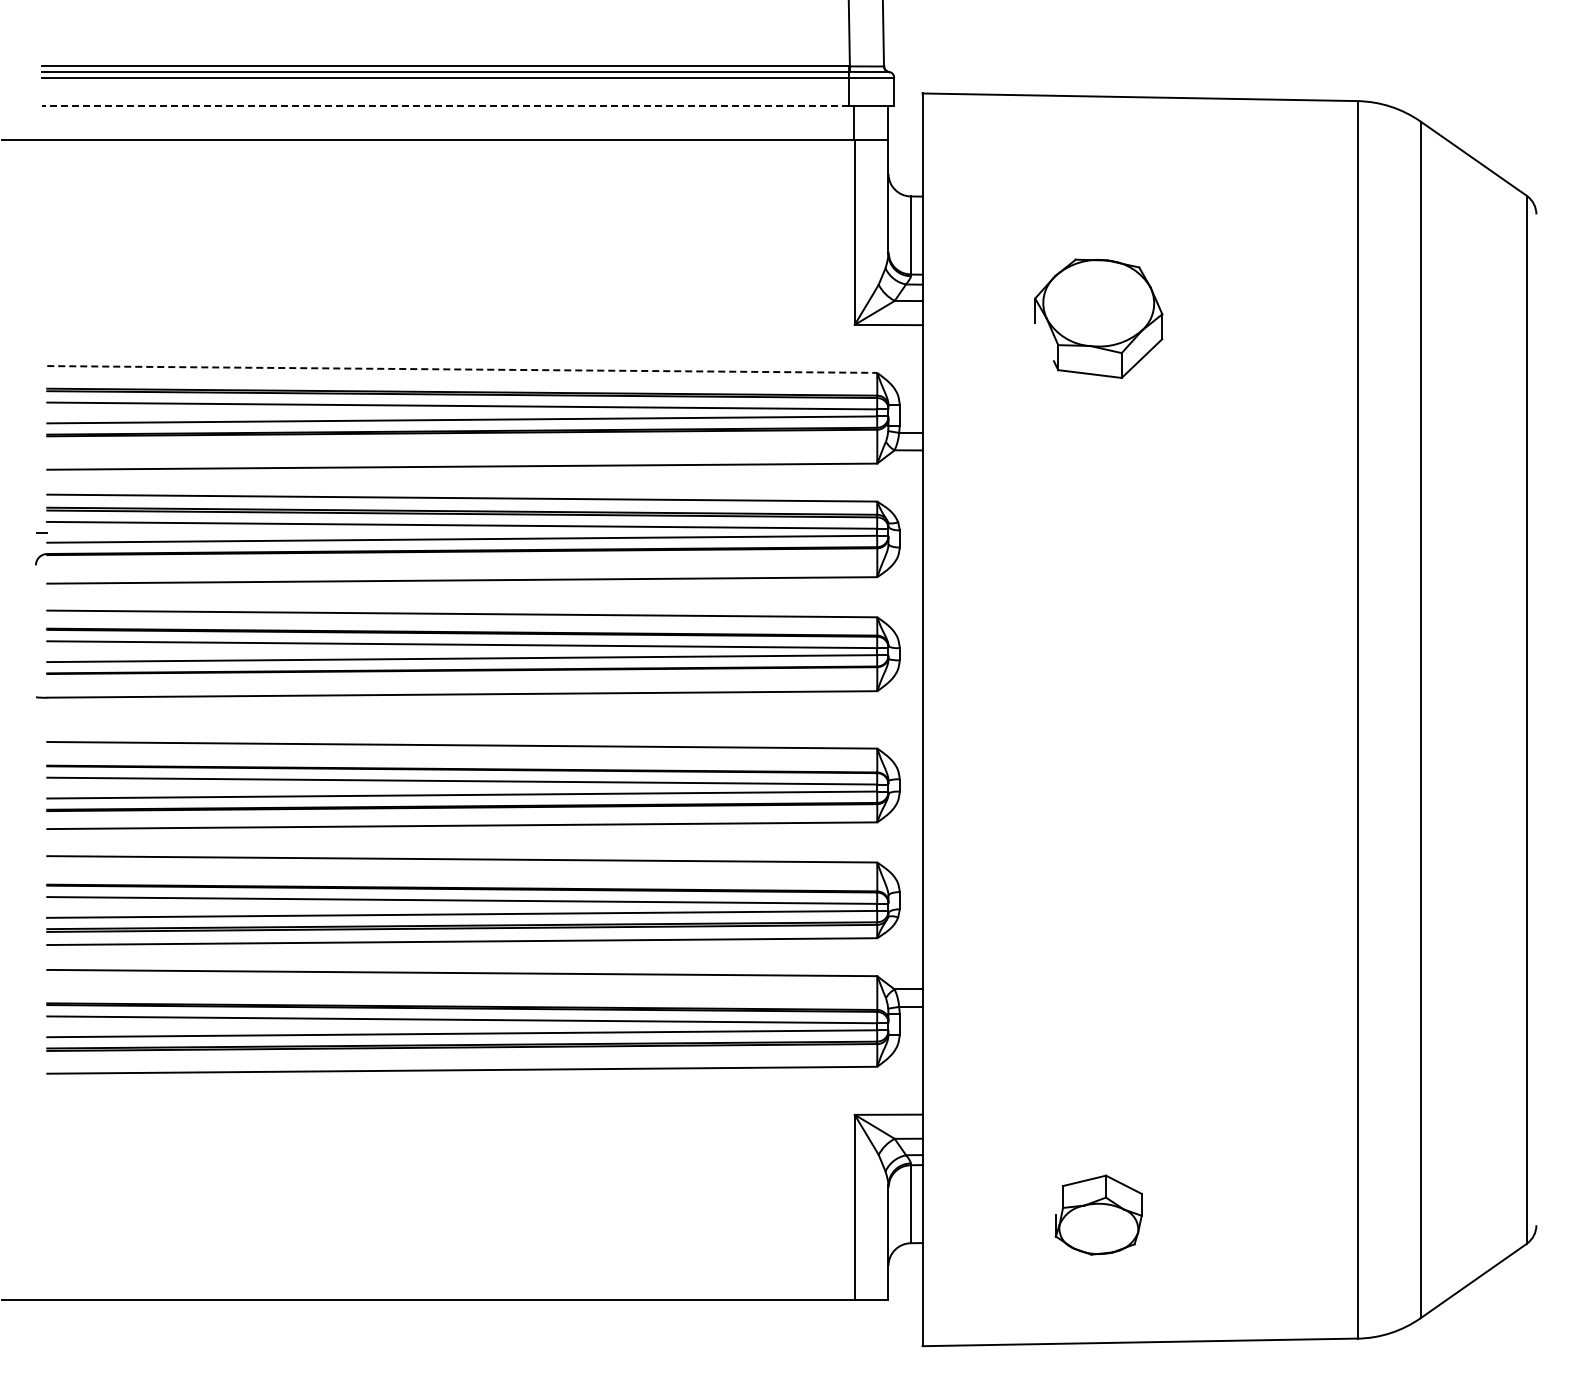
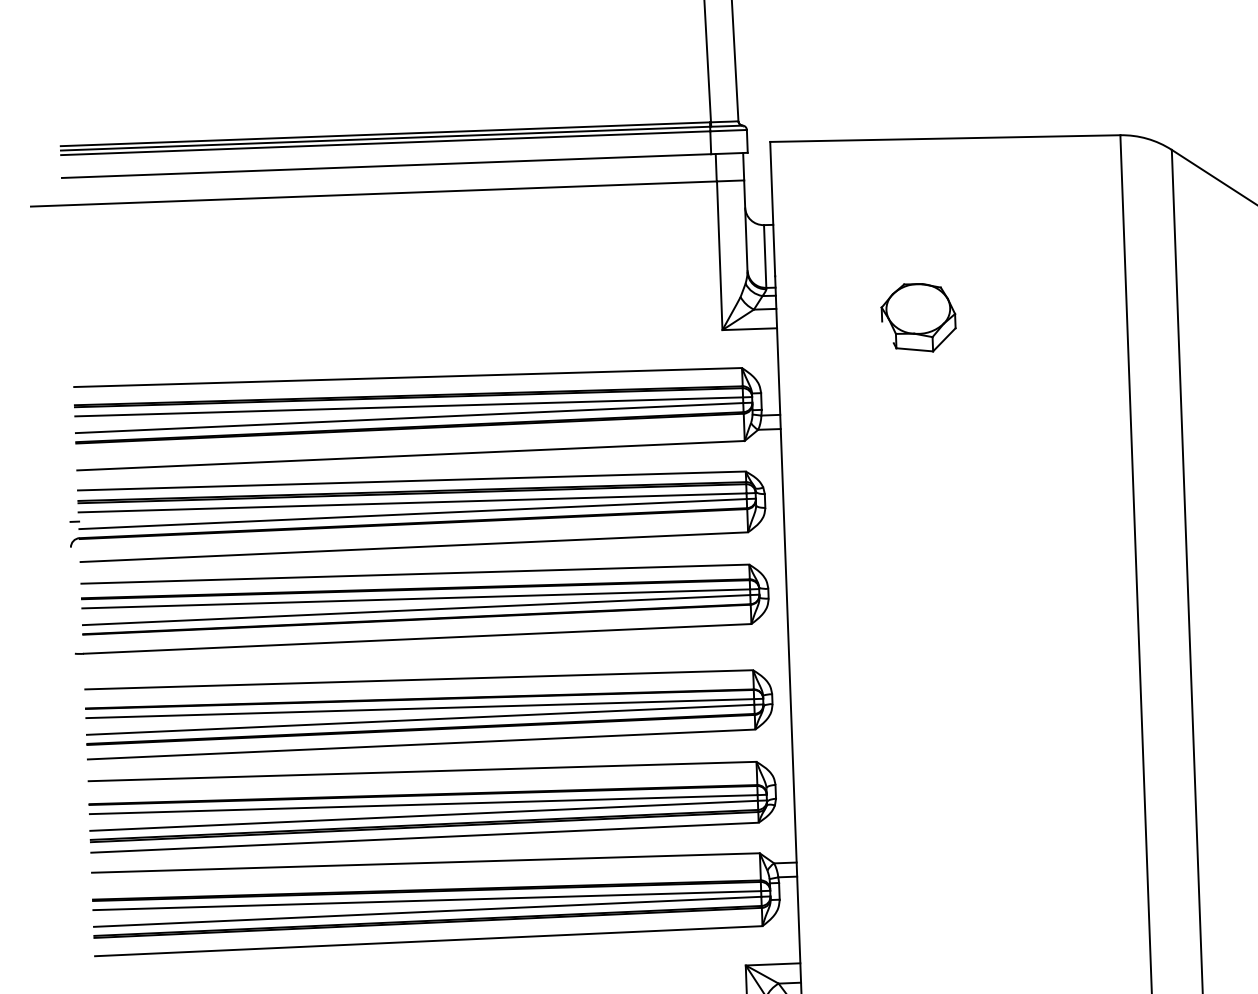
line: (445, 105) -> (386, 165), dashed -> solid
part: (1098, 318) -> (918, 317), size x0.71
line: (462, 369) -> (408, 377), dashed -> solid

